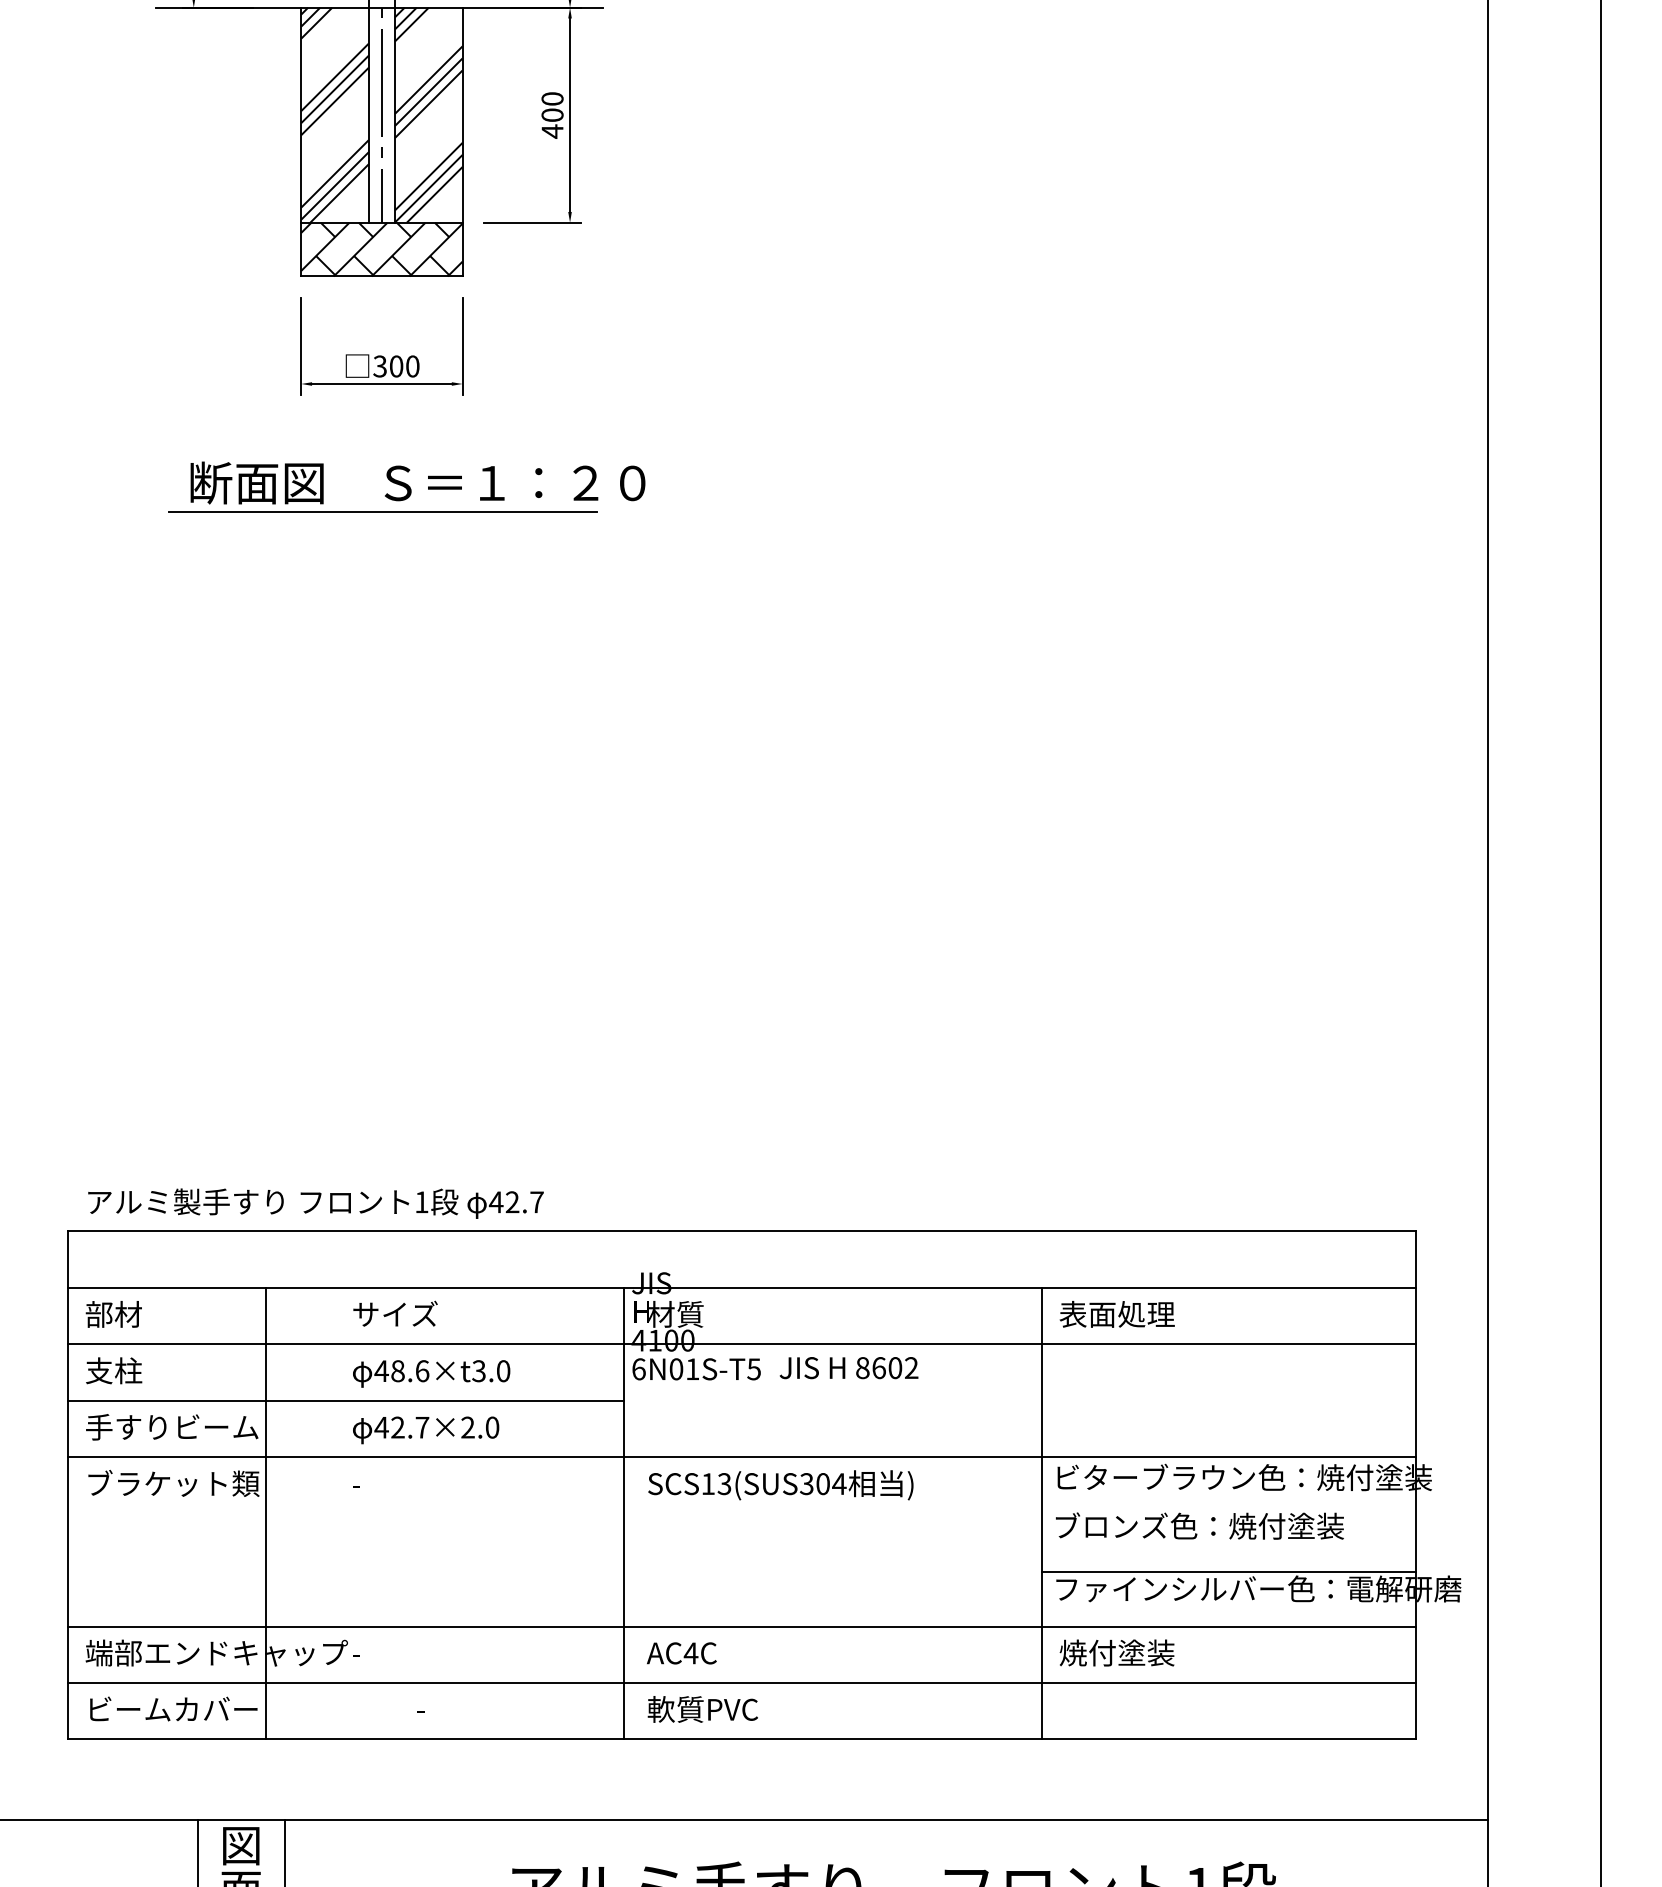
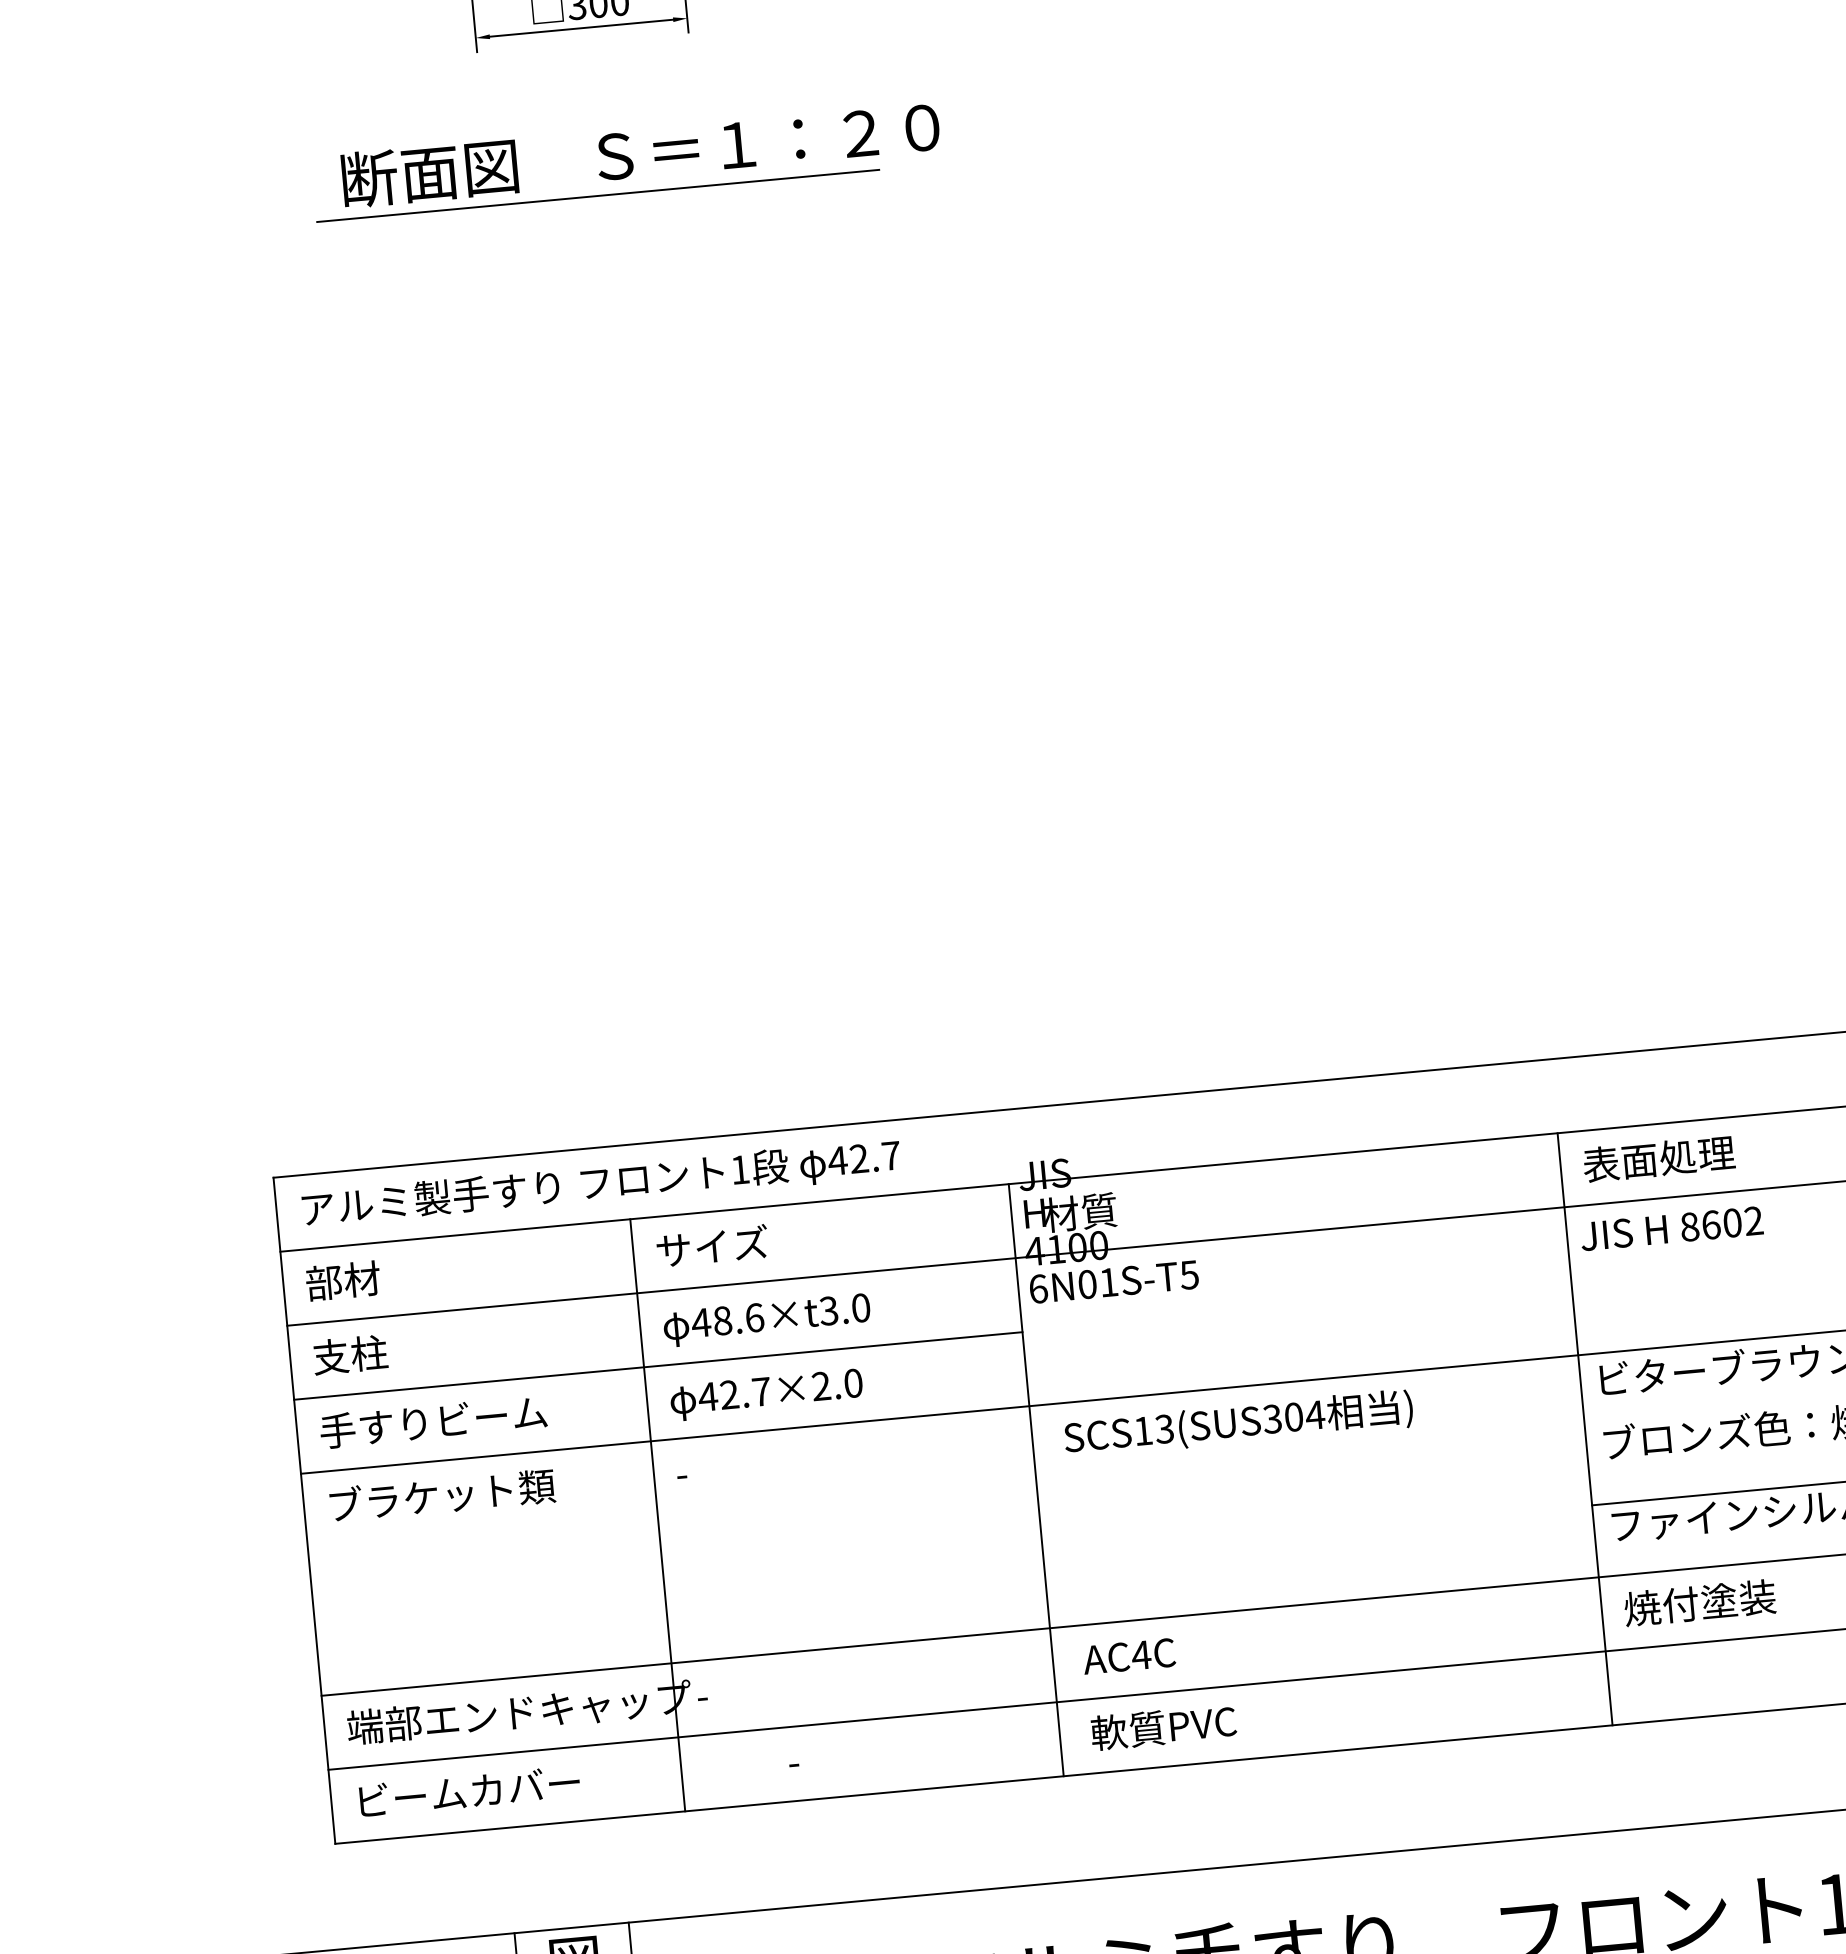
text: (315, 1203) -> (600, 1184), moved
text: (848, 1368) -> (1671, 1229), moved
line: (266, 1513) -> (658, 1515), moved

